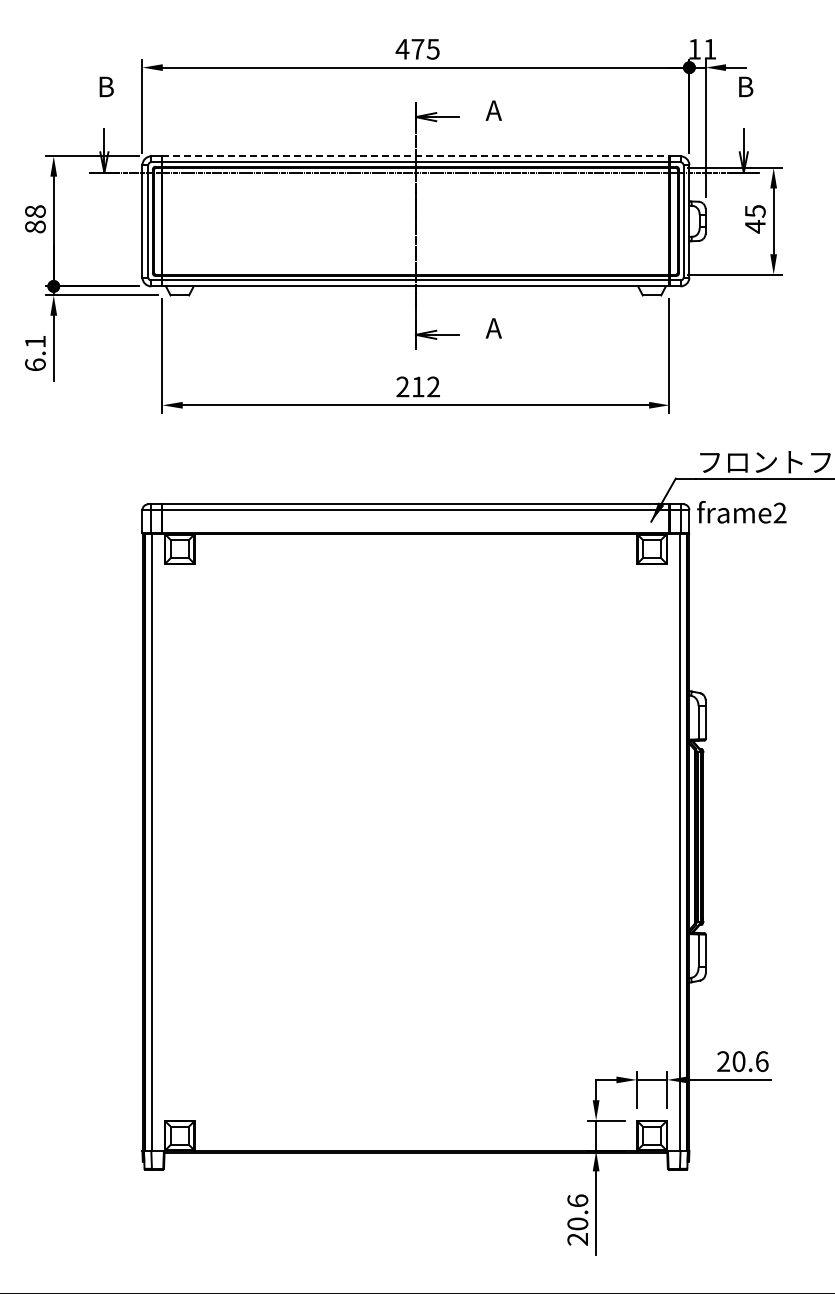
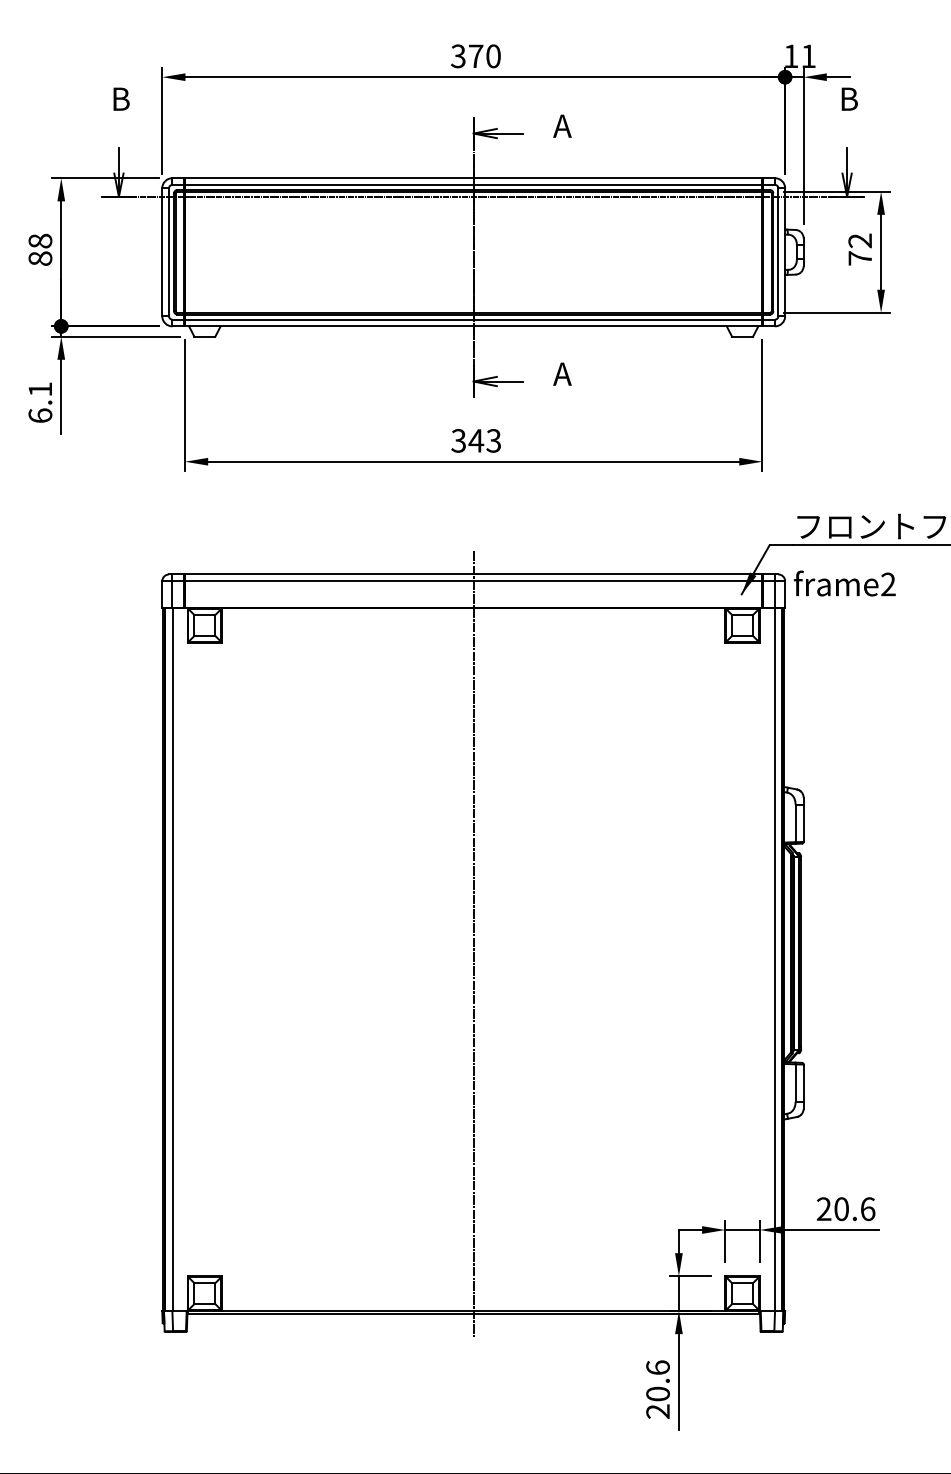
text: (417, 48) -> (475, 55), 475 -> 370
line: (415, 156) -> (473, 178), dashed -> solid
text: (754, 219) -> (859, 250), 45 -> 72
text: (417, 386) -> (475, 440), 212 -> 343
line: (415, 828) -> (473, 943), added

